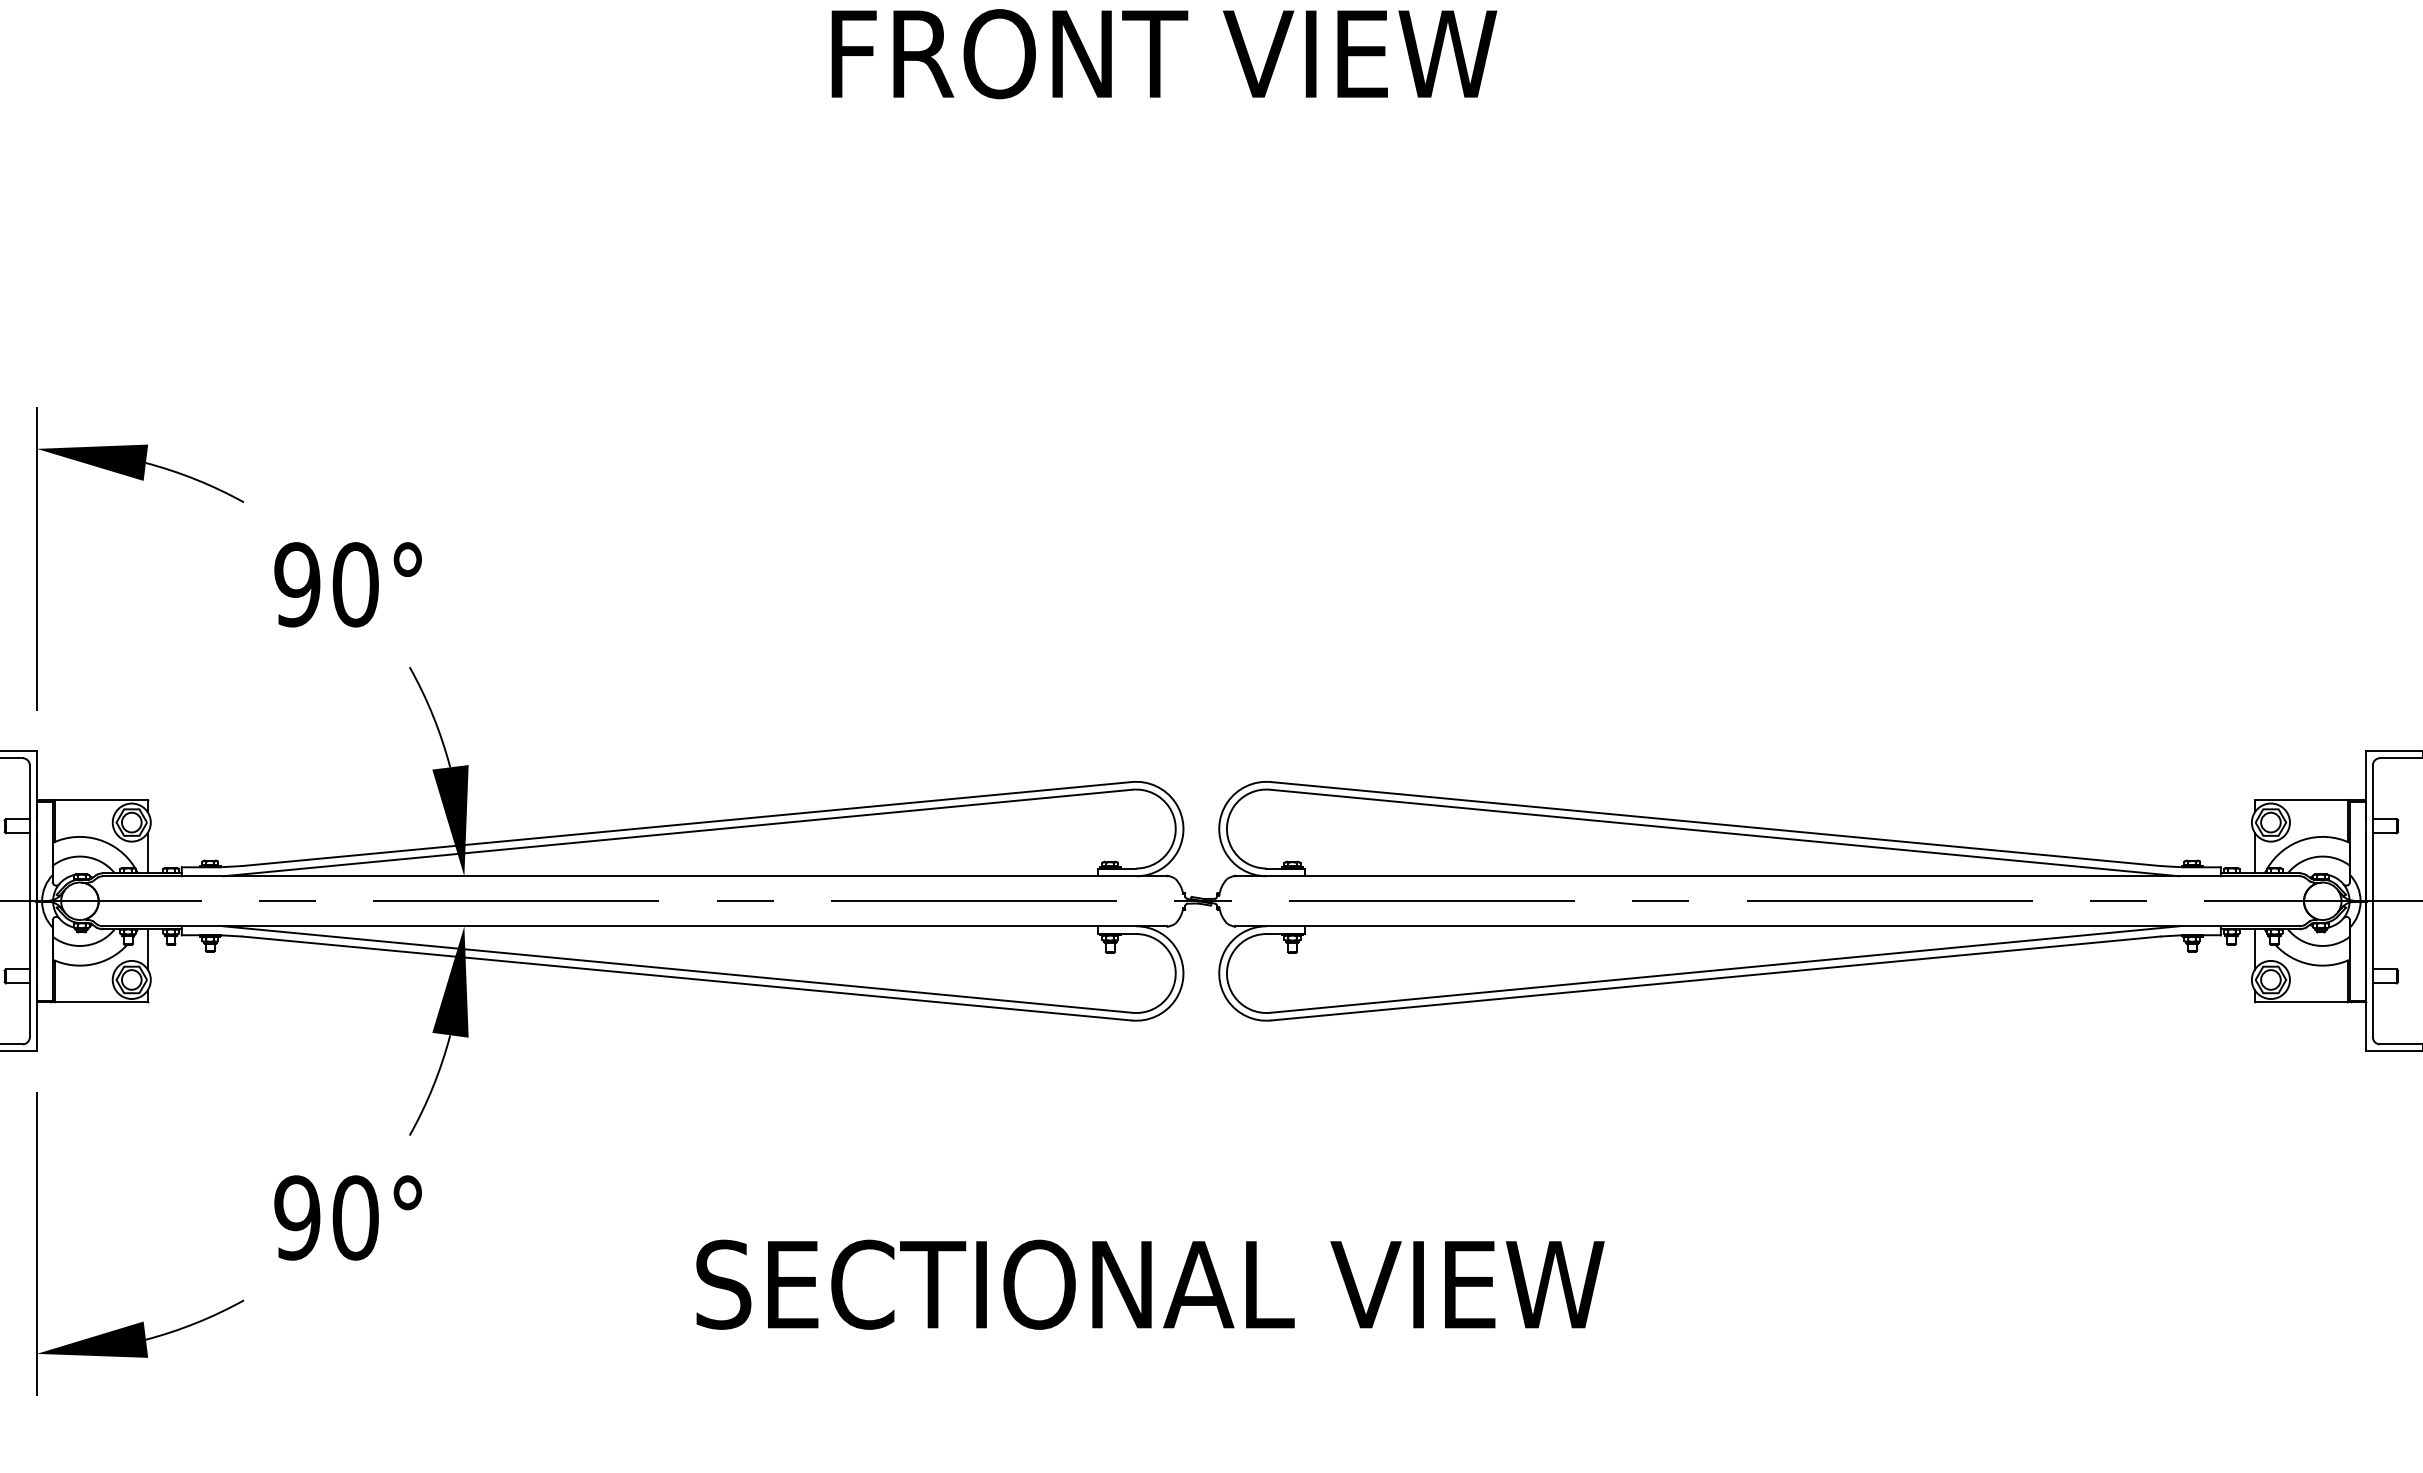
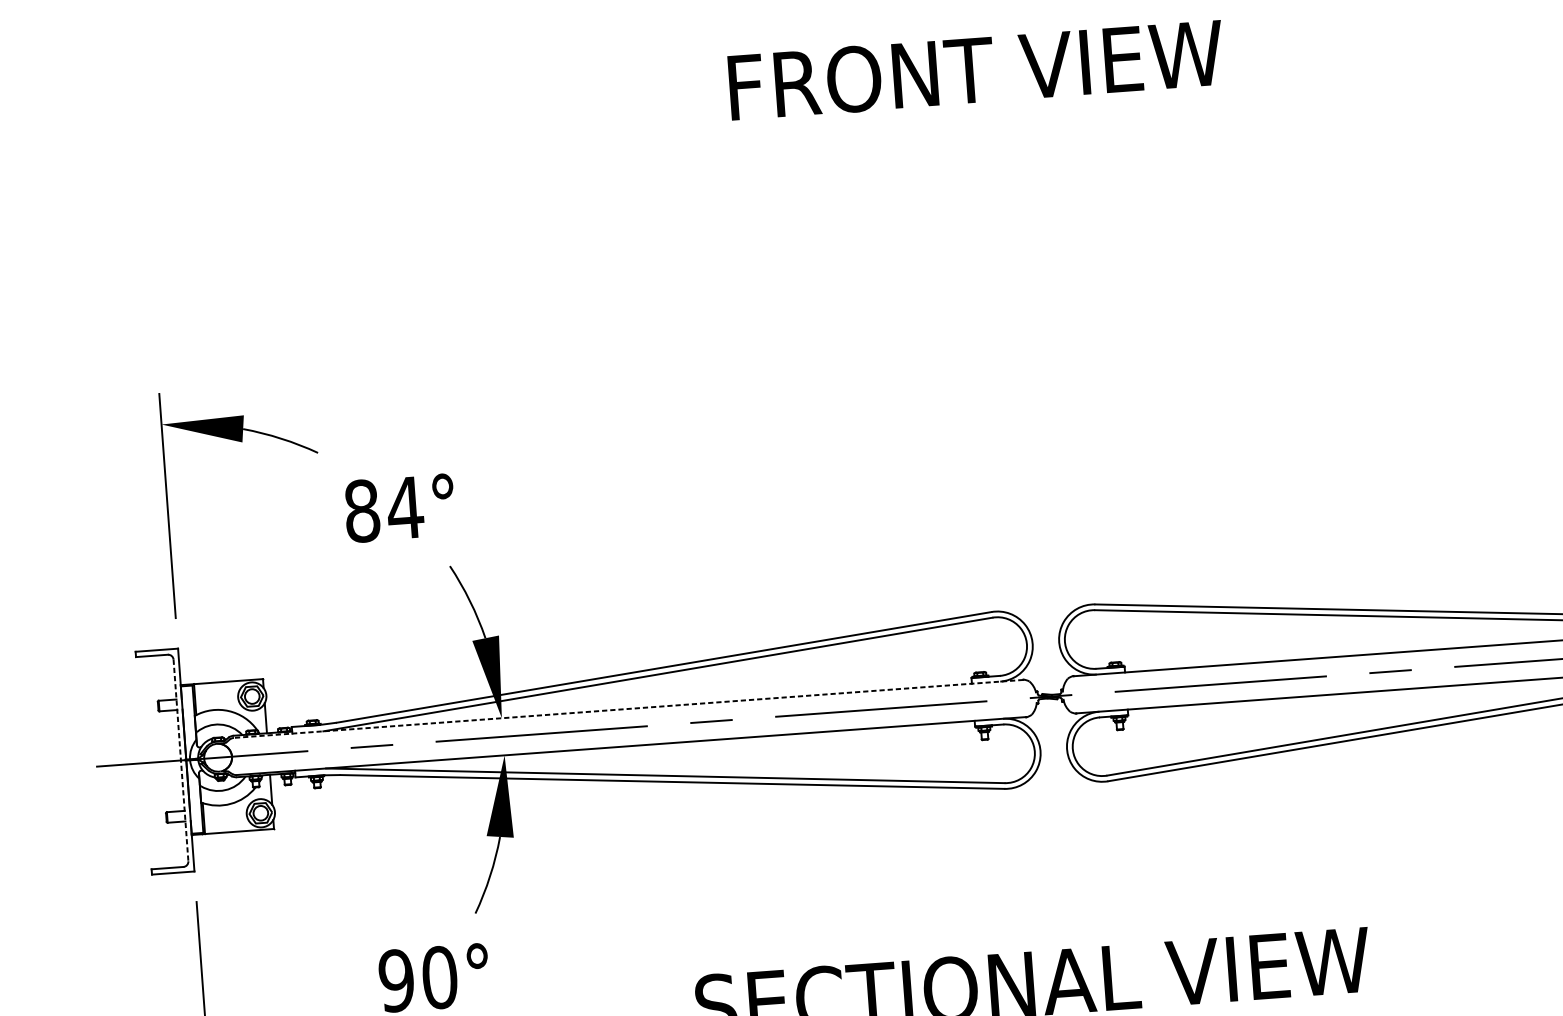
text: (326, 584) -> (383, 509), 90° -> 84°
line: (634, 876) -> (628, 709), solid -> dashed
line: (29, 901) -> (180, 760), solid -> dashed

